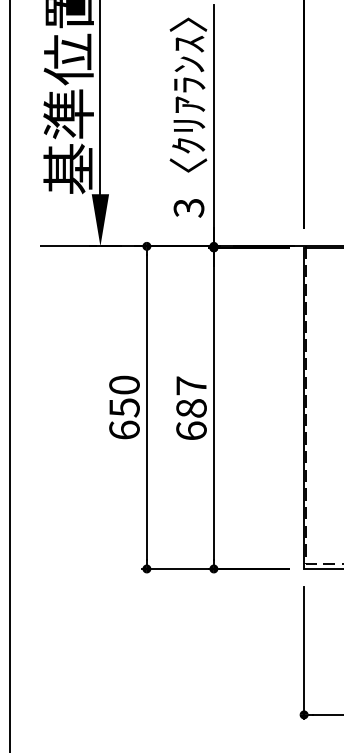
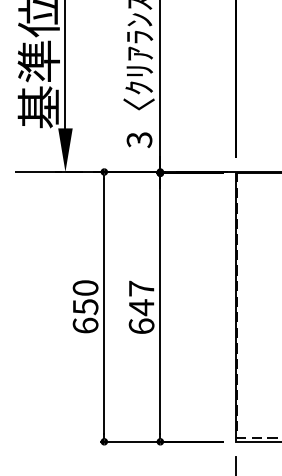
text: (191, 408) -> (141, 307), 687 -> 647

